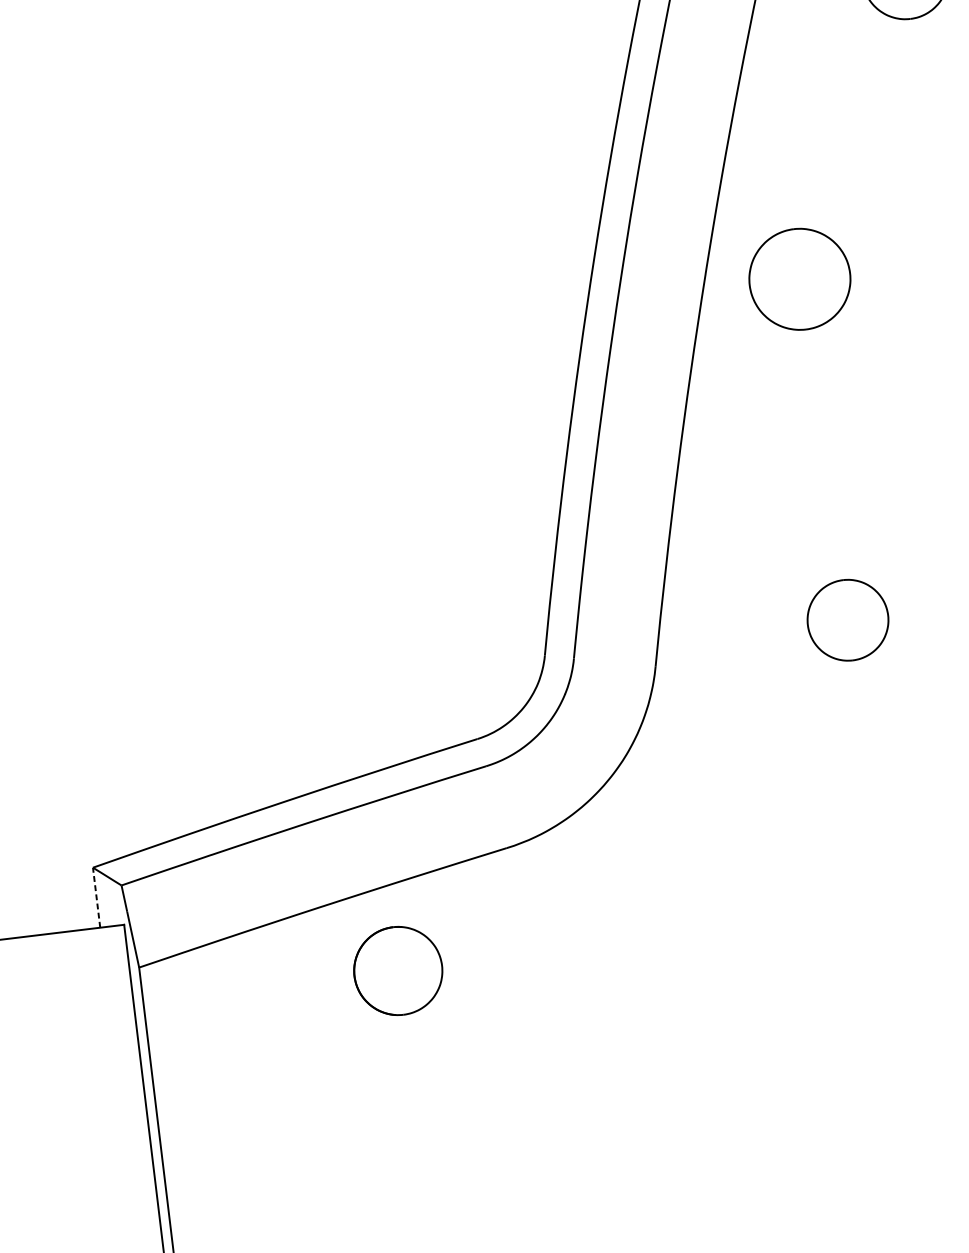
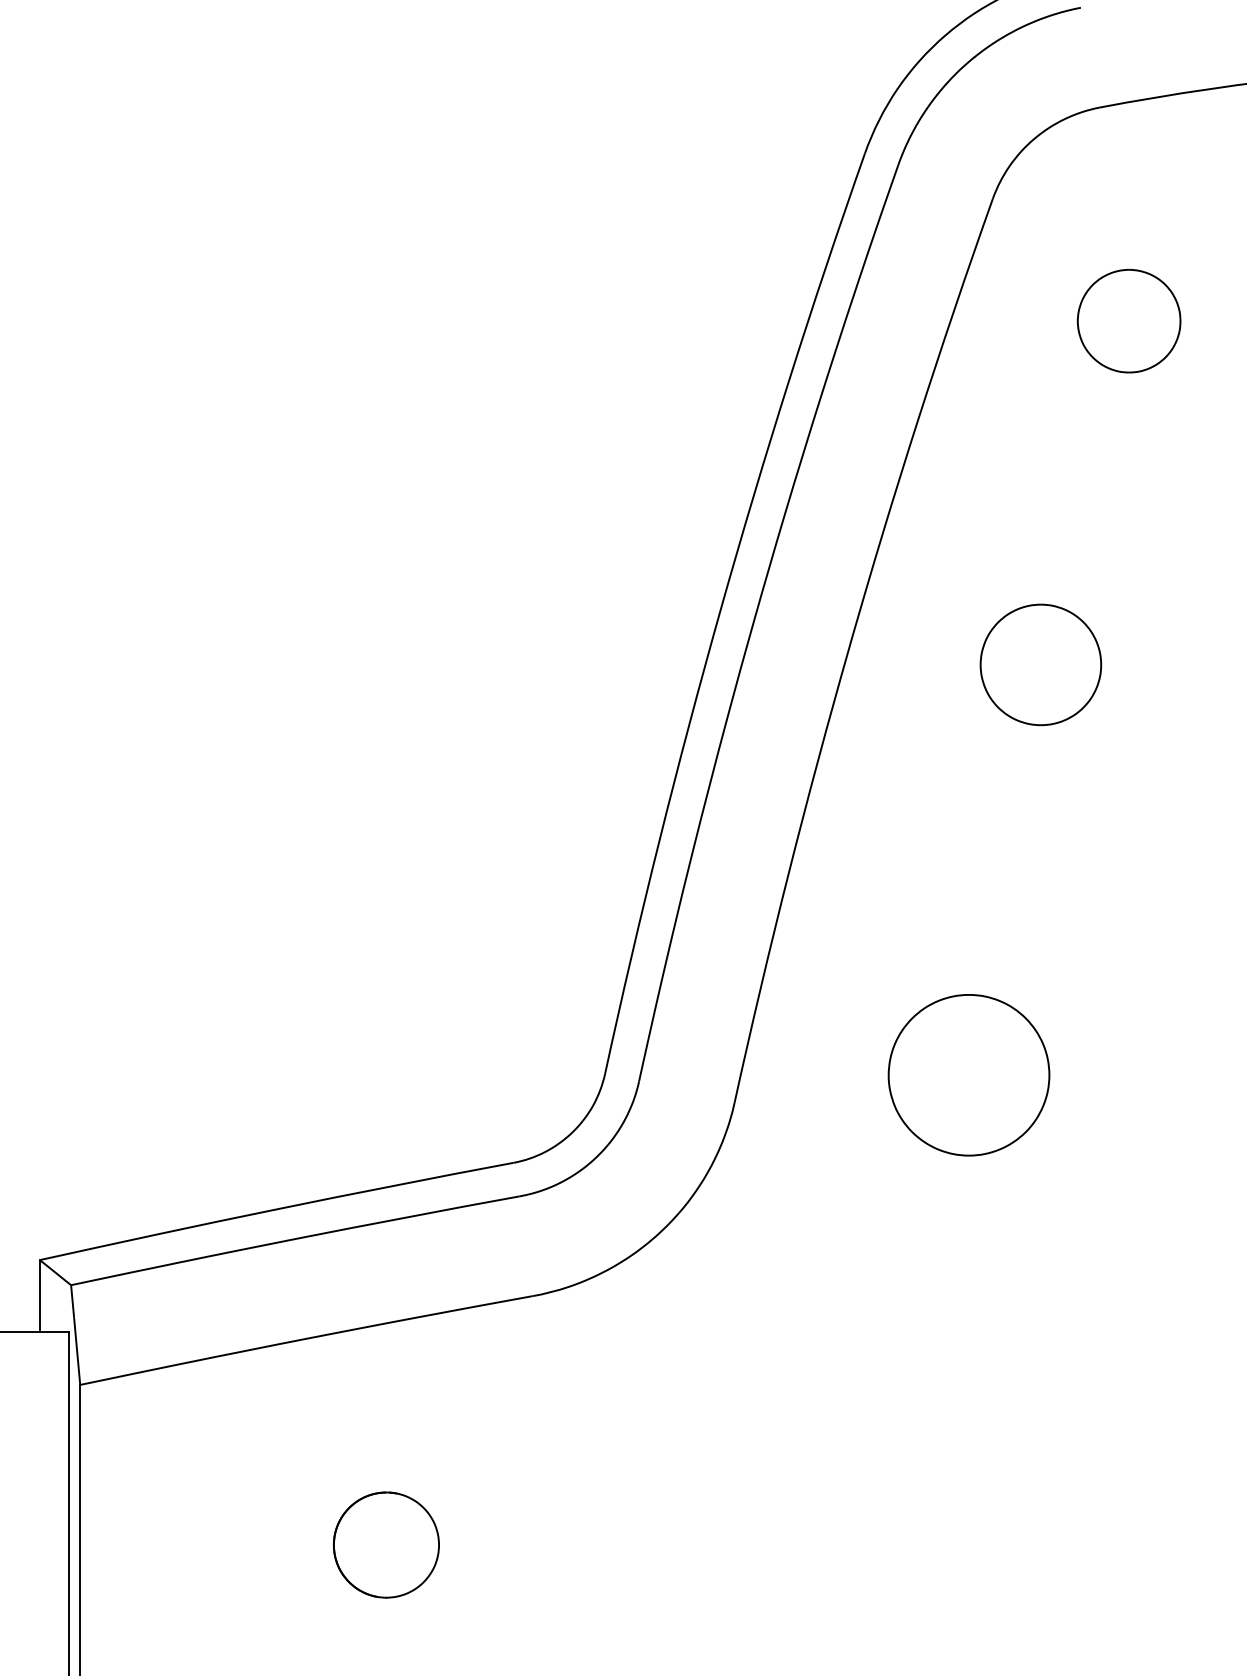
part: (799, 279) -> (1040, 664), moved
part: (847, 620) -> (968, 1075), size x1.67
line: (96, 897) -> (39, 1295), dashed -> solid
part: (397, 970) -> (385, 1544), moved

